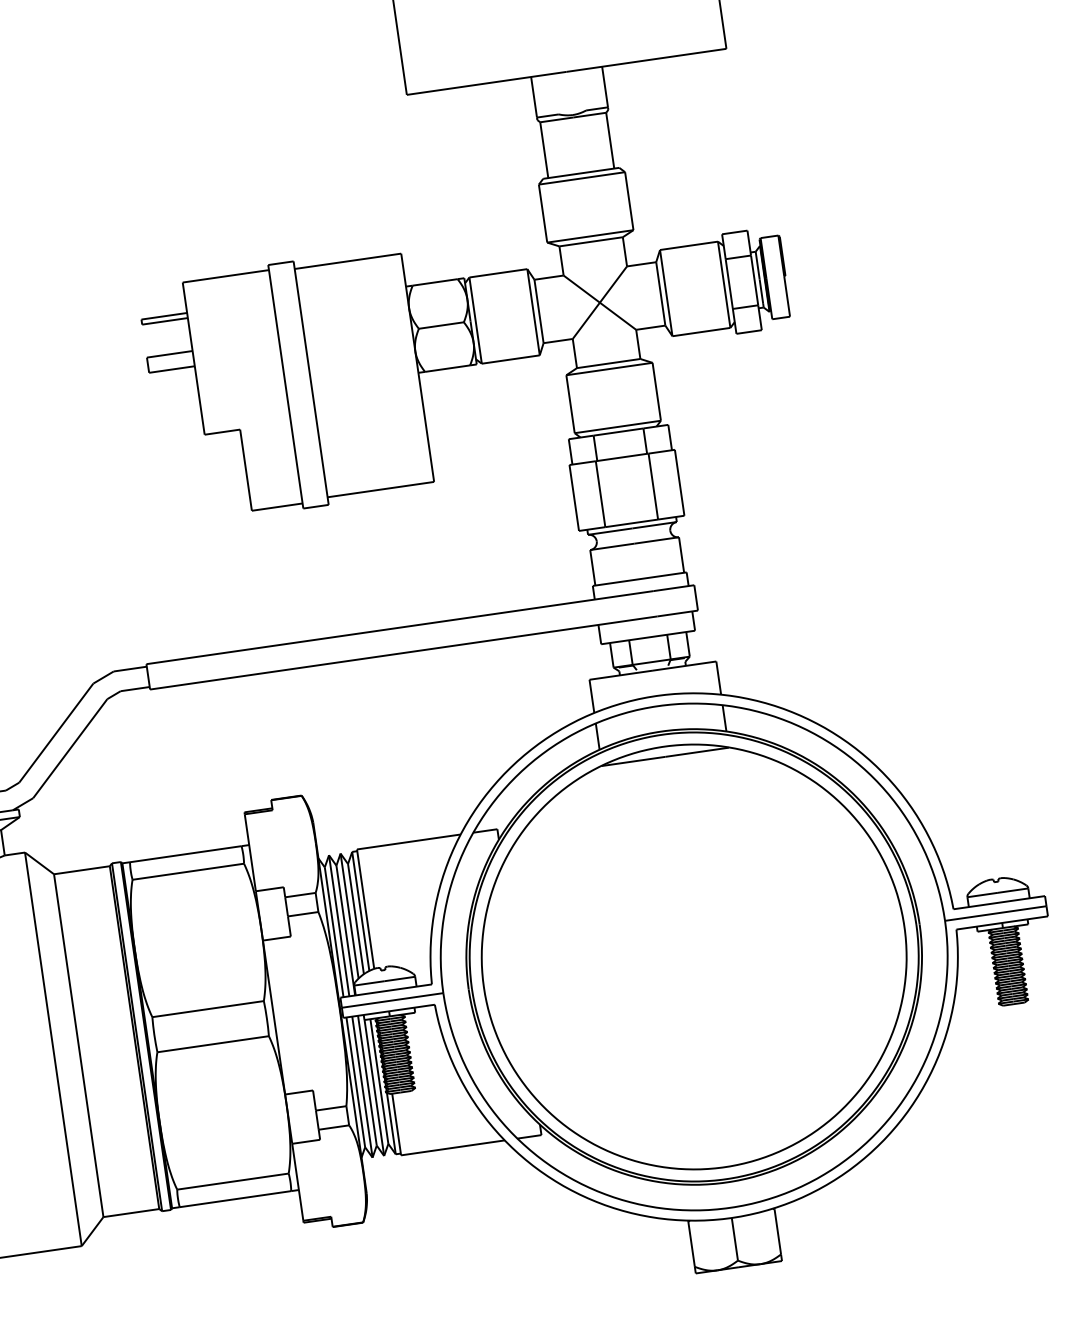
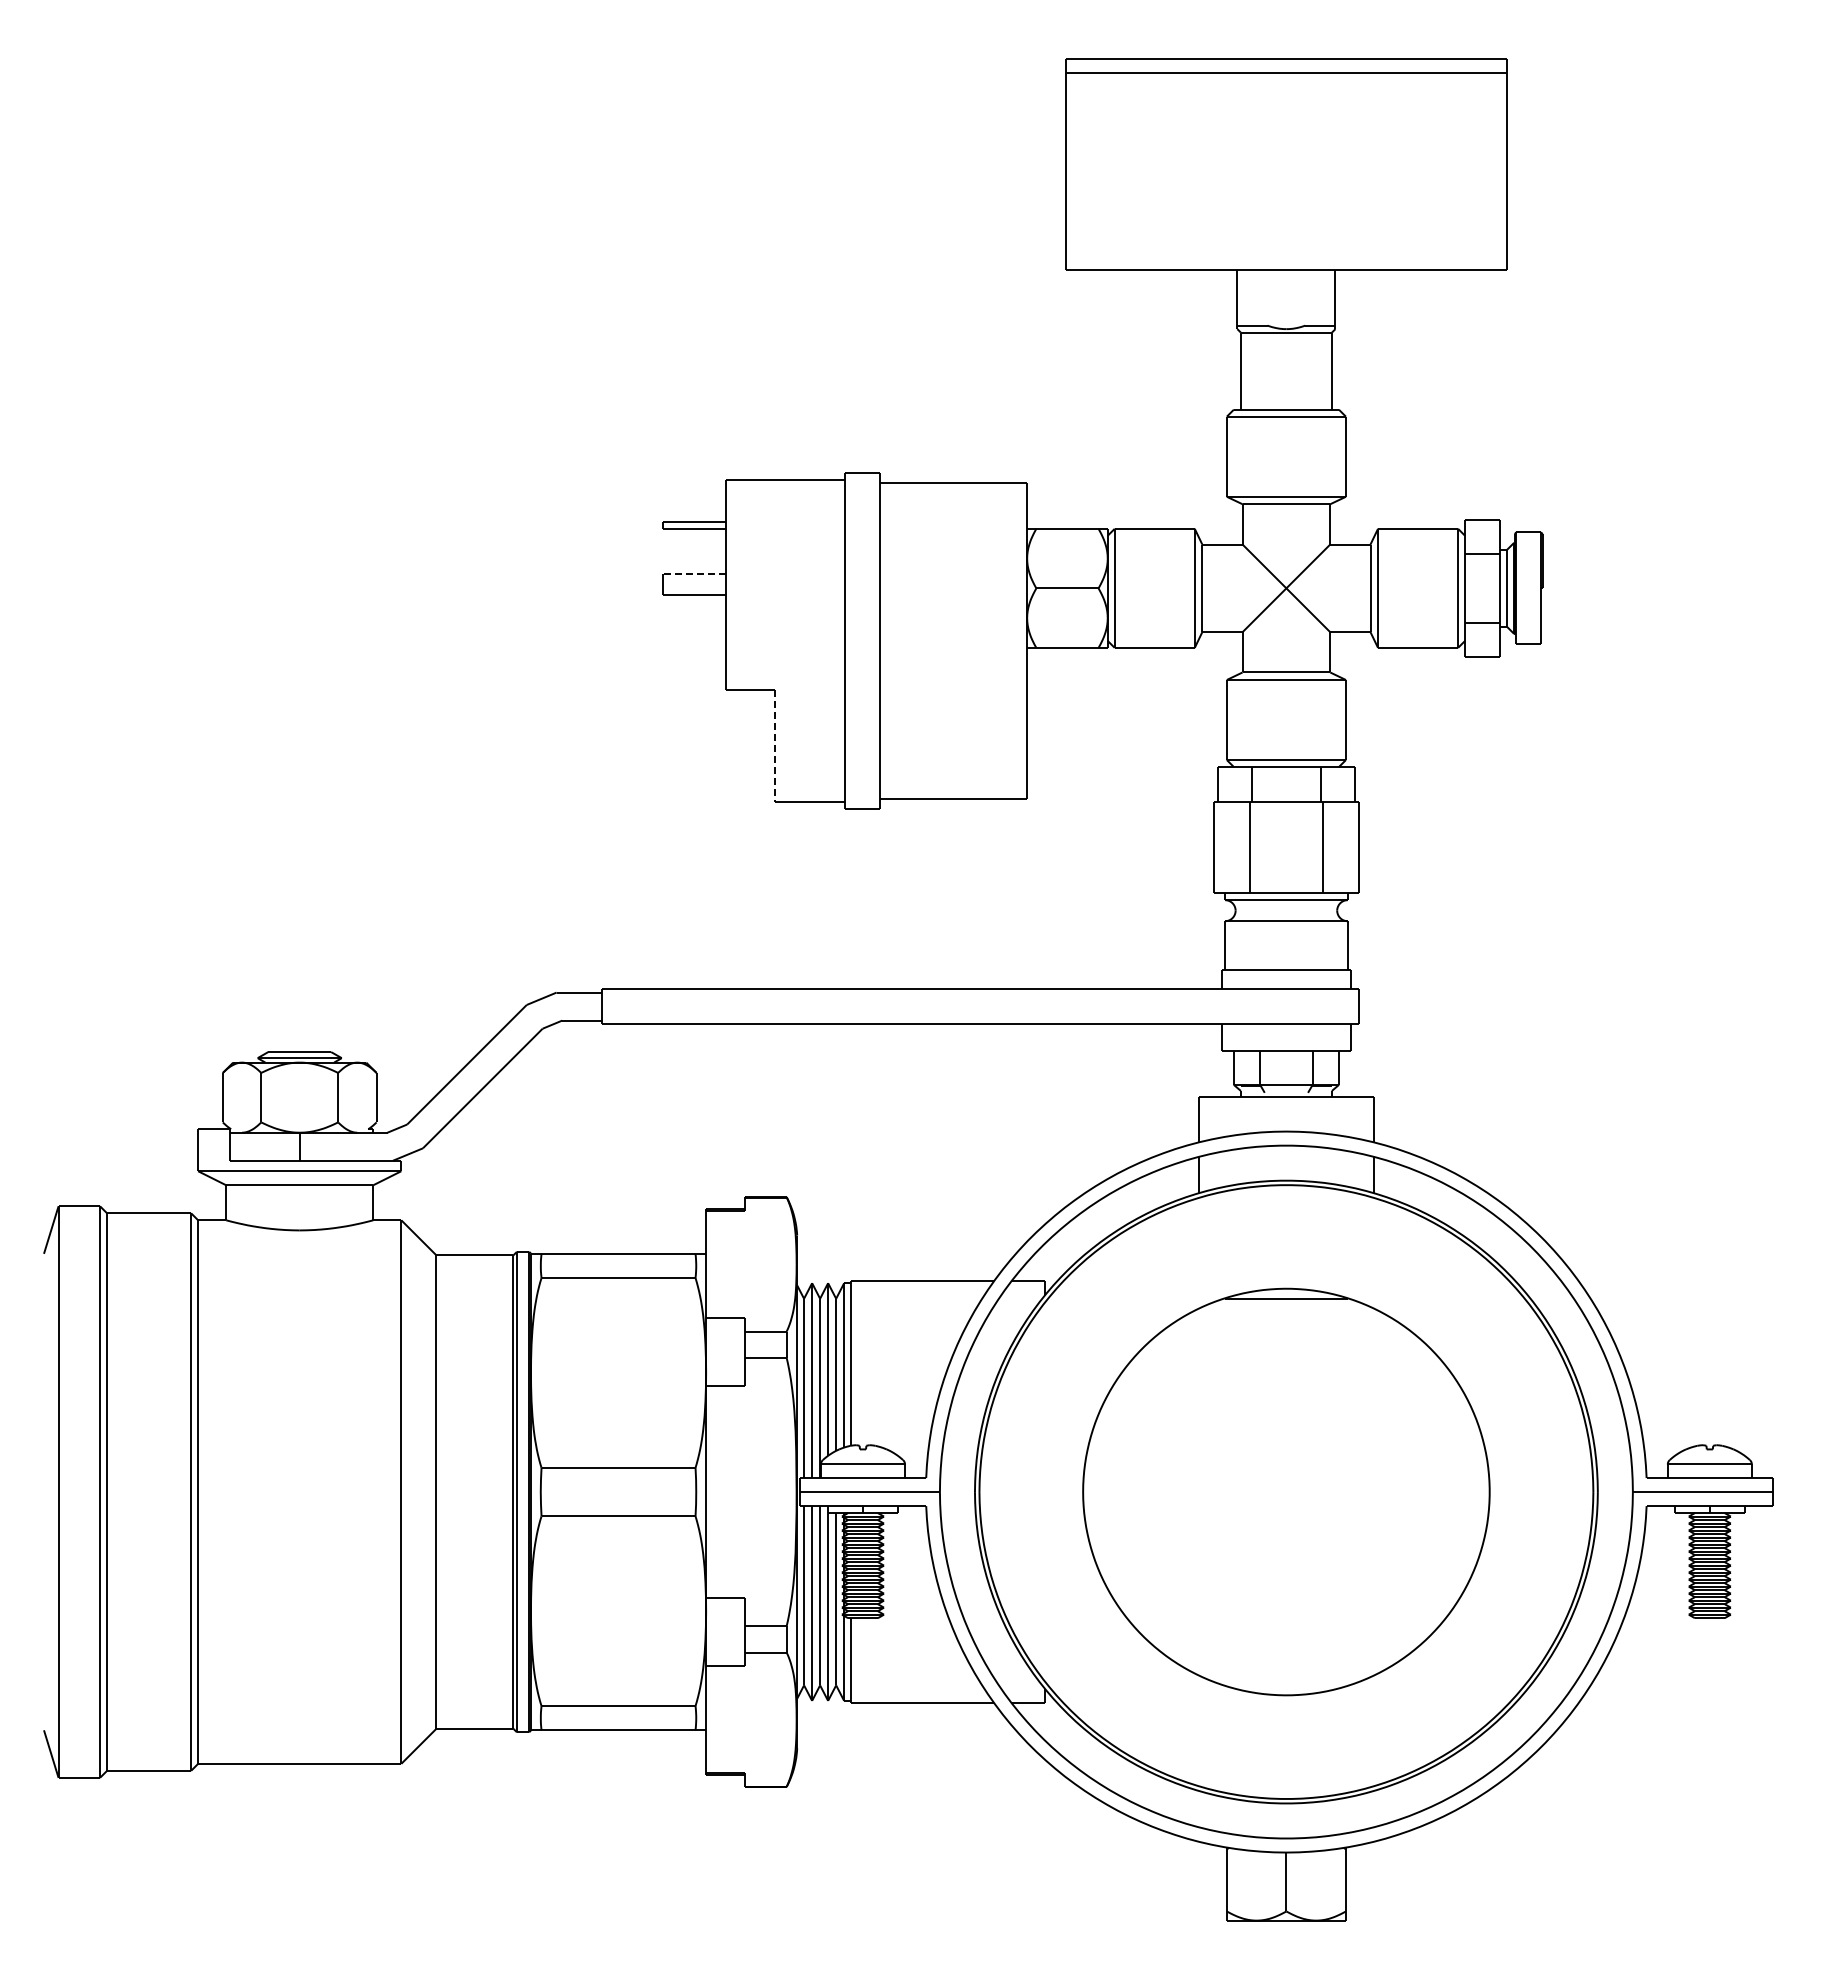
line: (169, 354) -> (694, 574), solid -> dashed
line: (245, 470) -> (774, 746), solid -> dashed
part: (694, 956) -> (1286, 1491), size x0.7

